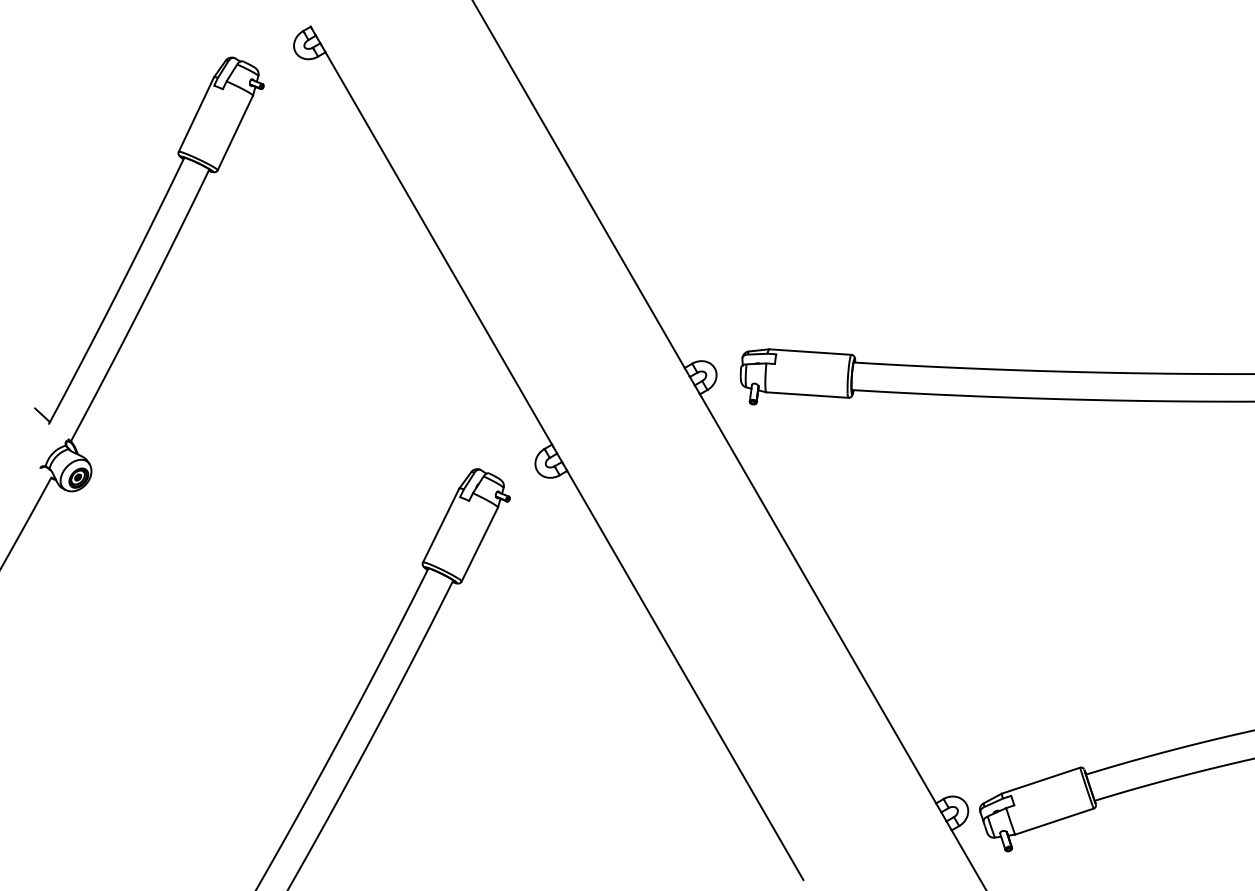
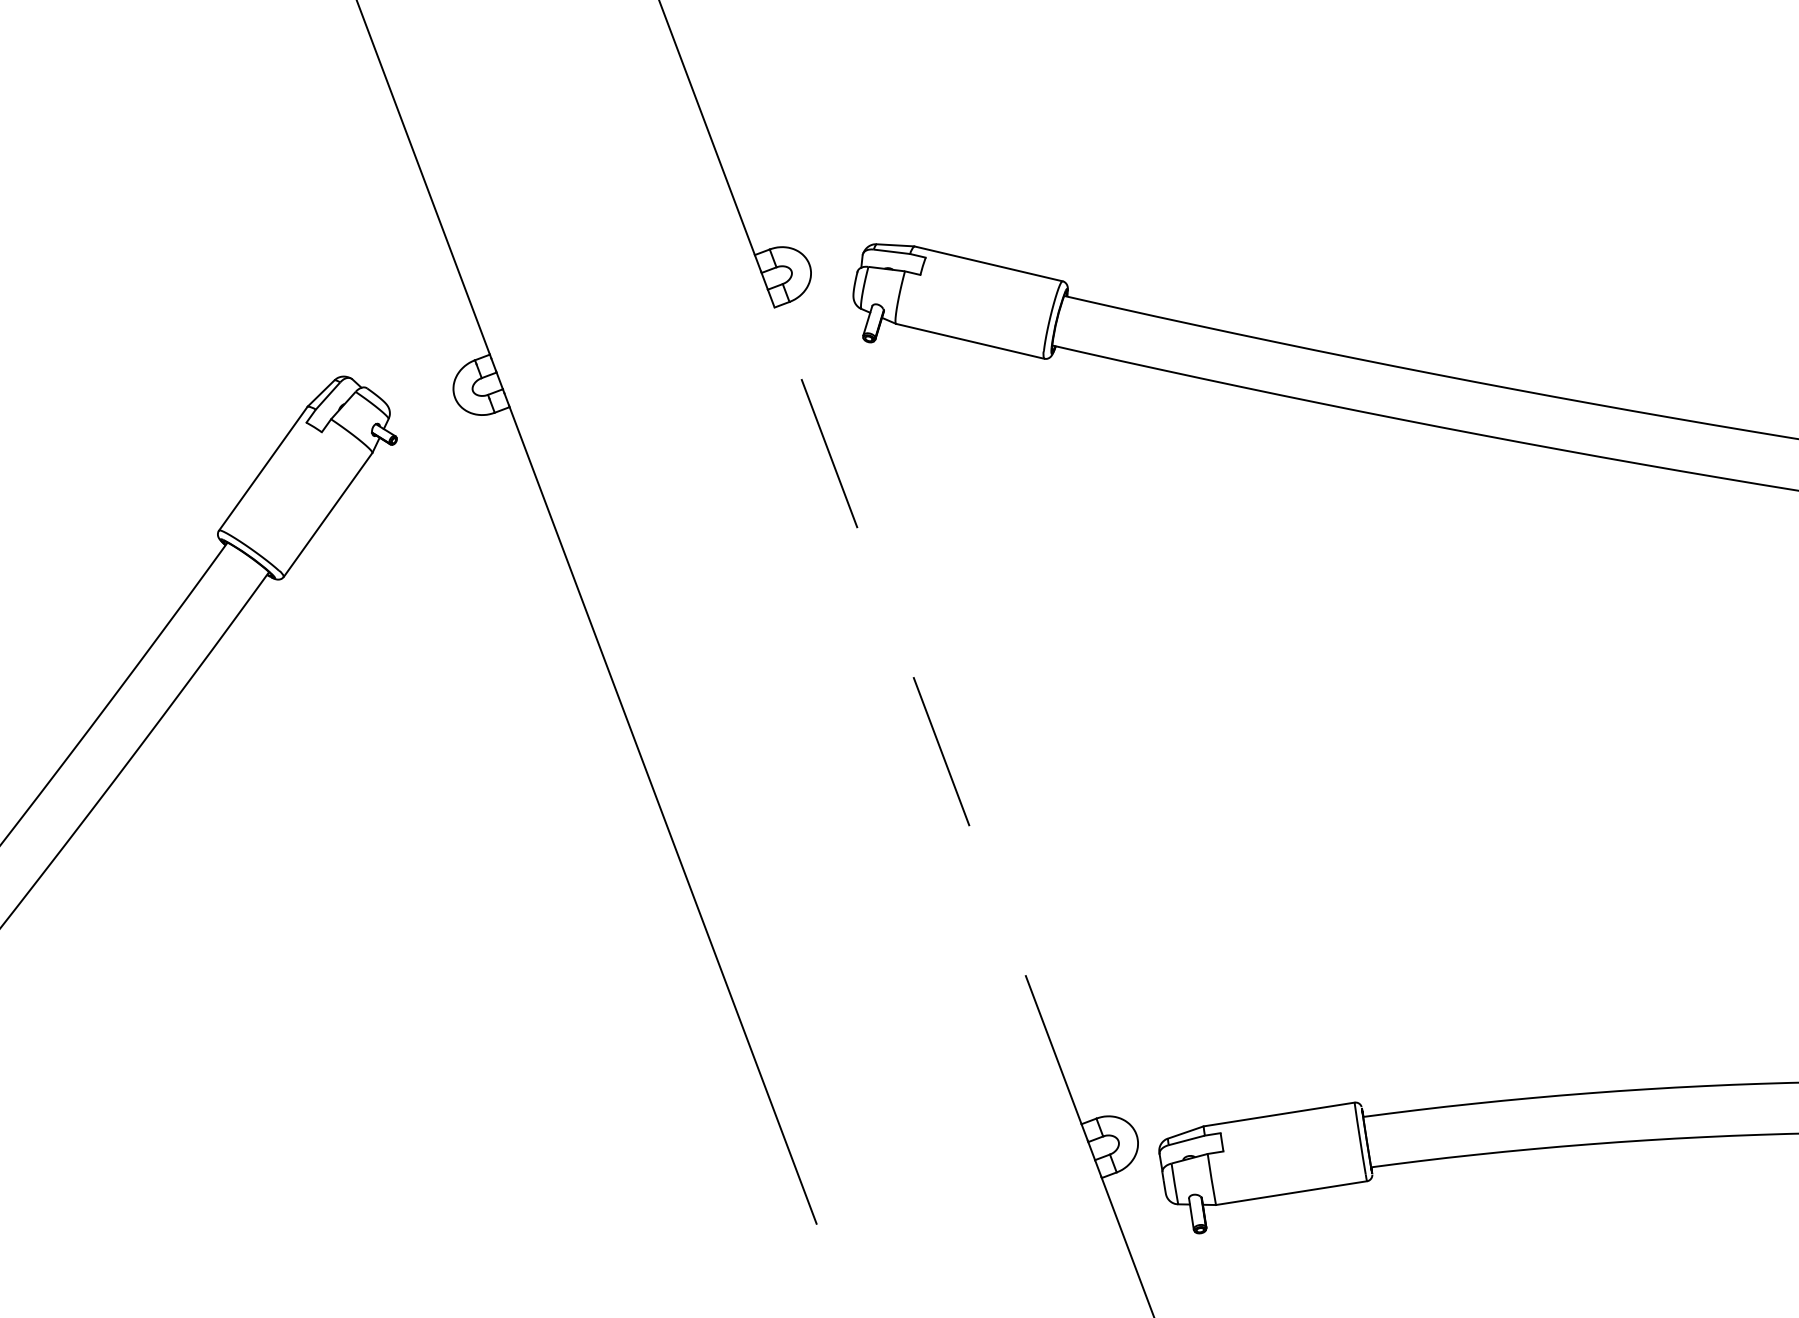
line: (817, 598) -> (927, 715), solid -> dashed

